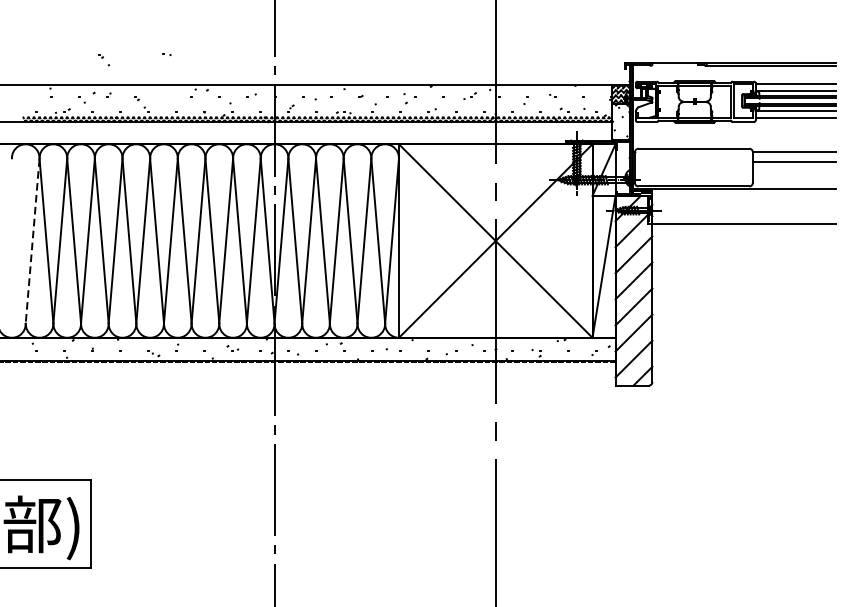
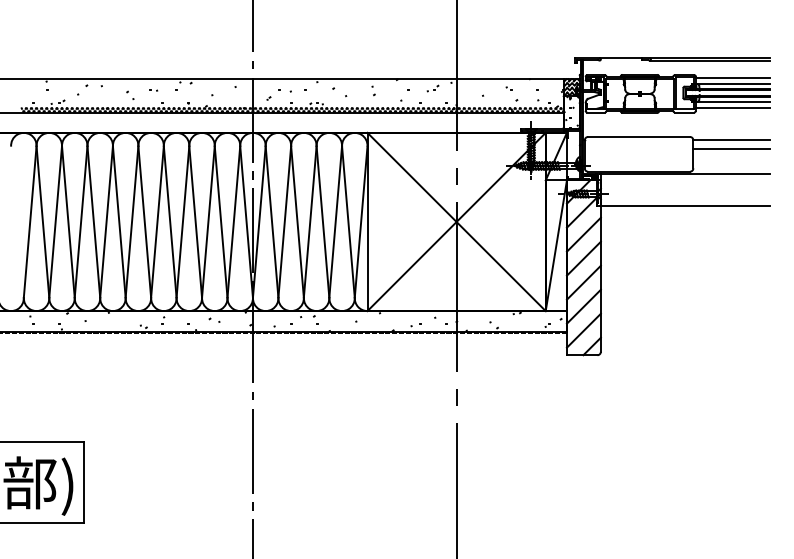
part: (166, 54) -> (153, 90), moved
part: (105, 60) -> (97, 55), removed
line: (32, 240) -> (30, 221), dashed -> solid

